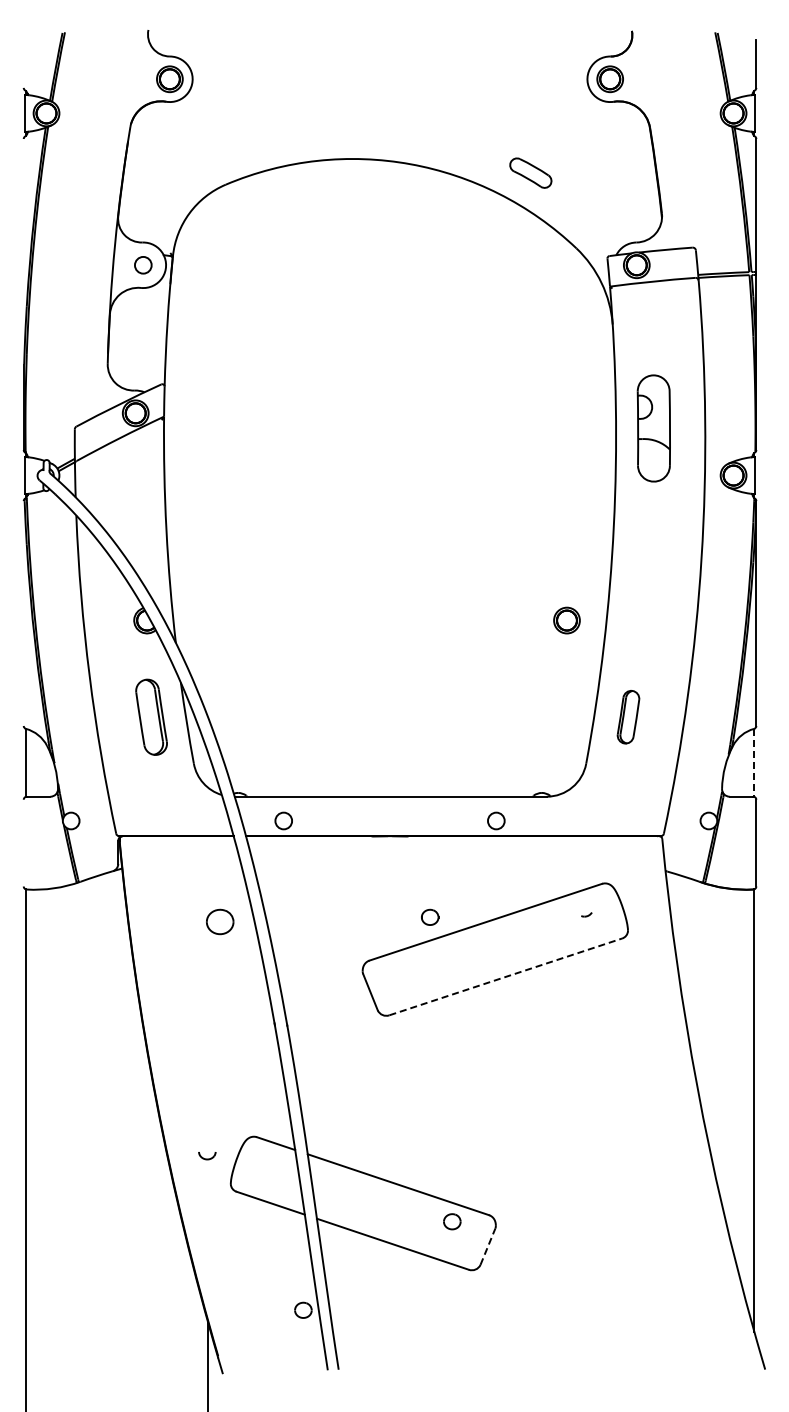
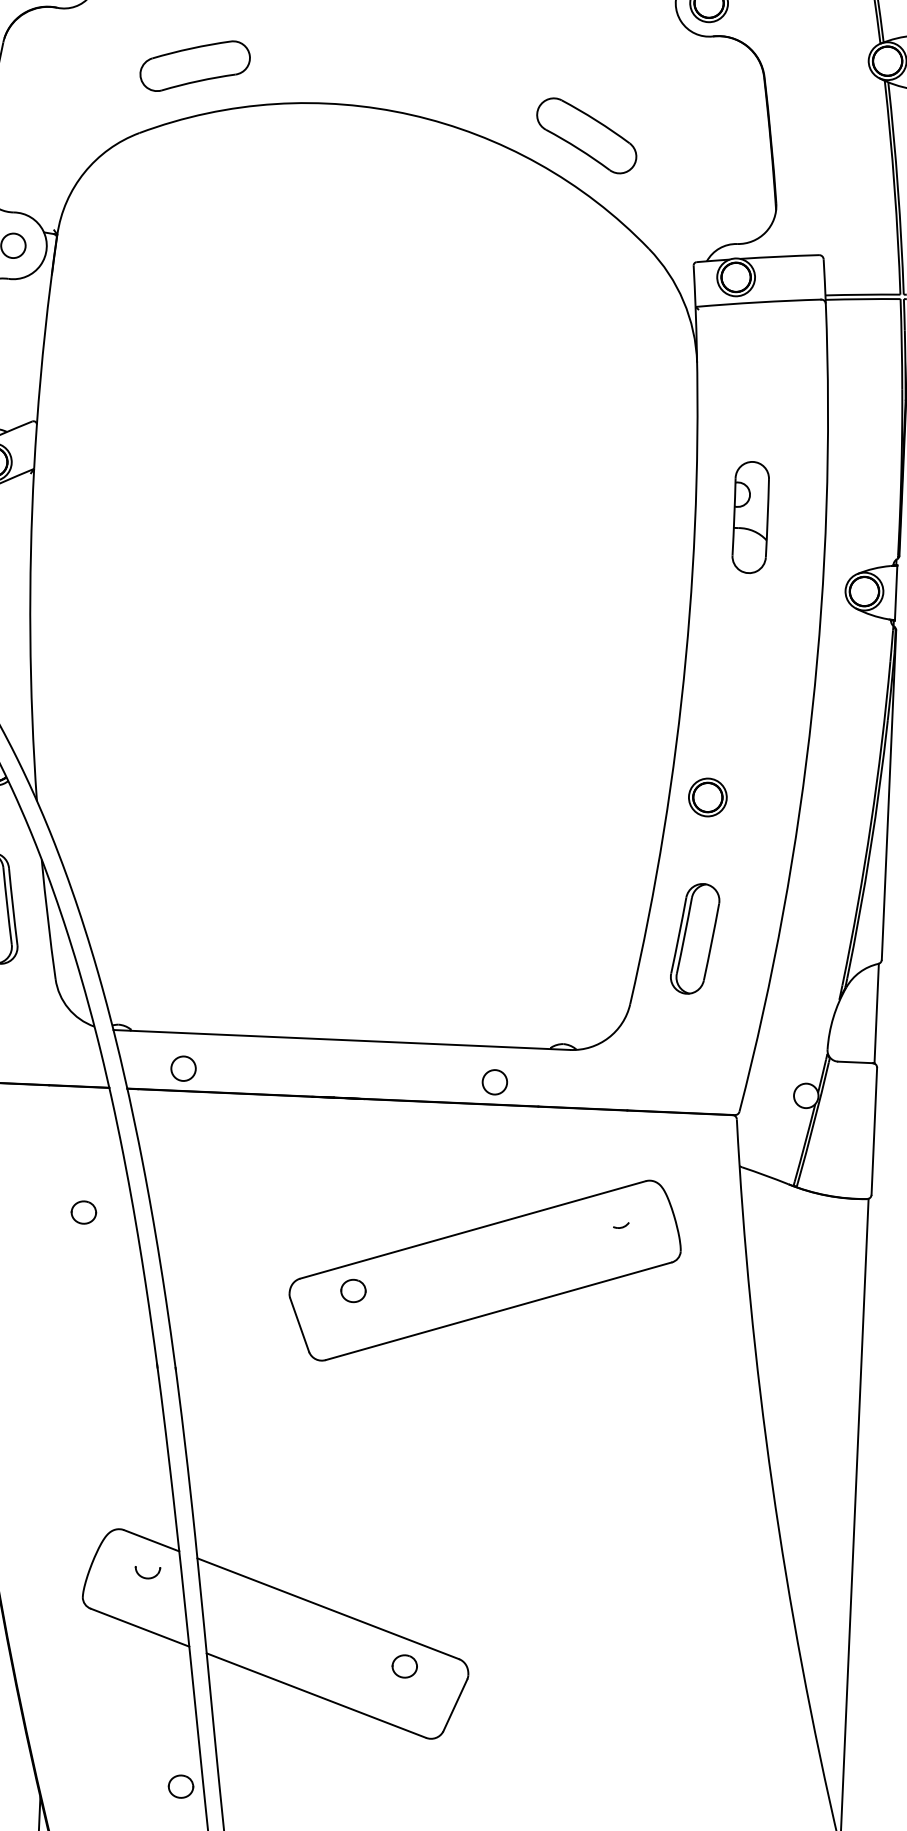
part: (261, 137) -> (194, 66), added
part: (530, 172) -> (586, 134), size x1.67
part: (653, 428) -> (750, 517), size x0.71
part: (566, 620) -> (707, 797), moved
part: (628, 716) -> (695, 937), size x1.43
line: (754, 763) -> (876, 1014), dashed -> solid
part: (430, 916) -> (354, 1289), moved
part: (219, 921) -> (83, 1211), size x0.62
line: (506, 976) -> (499, 1310), dashed -> solid
part: (207, 1156) -> (147, 1574), moved
line: (487, 1246) -> (454, 1704), dashed -> solid

